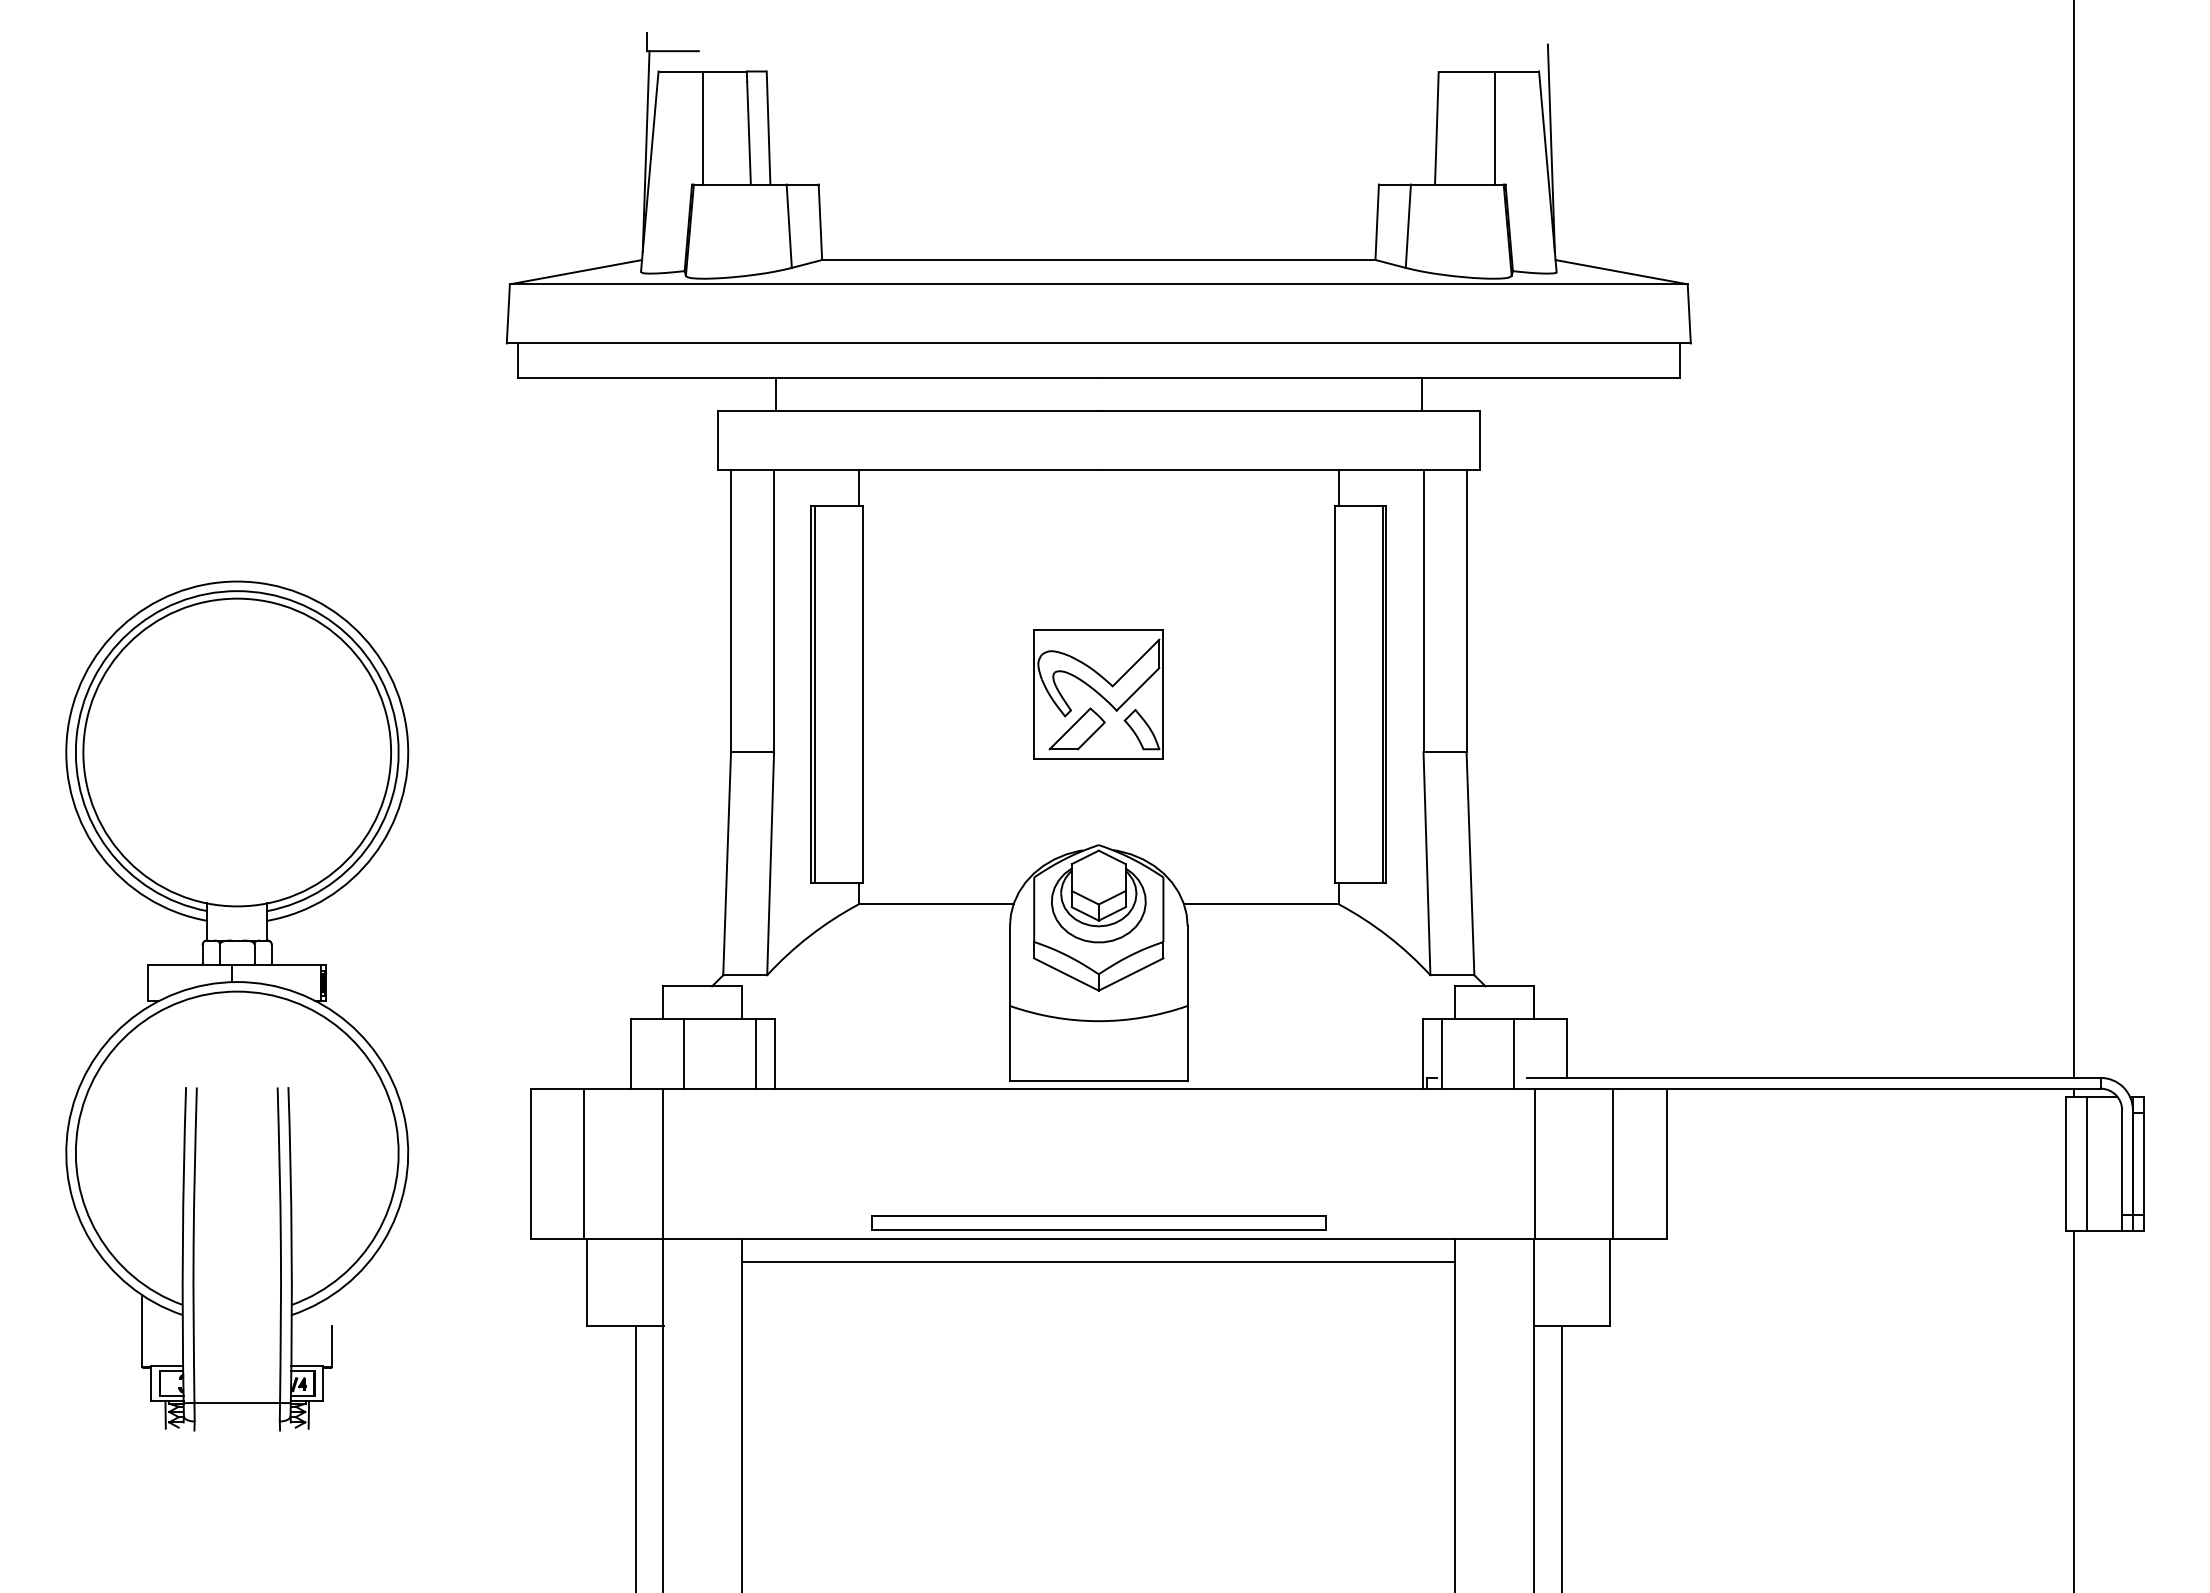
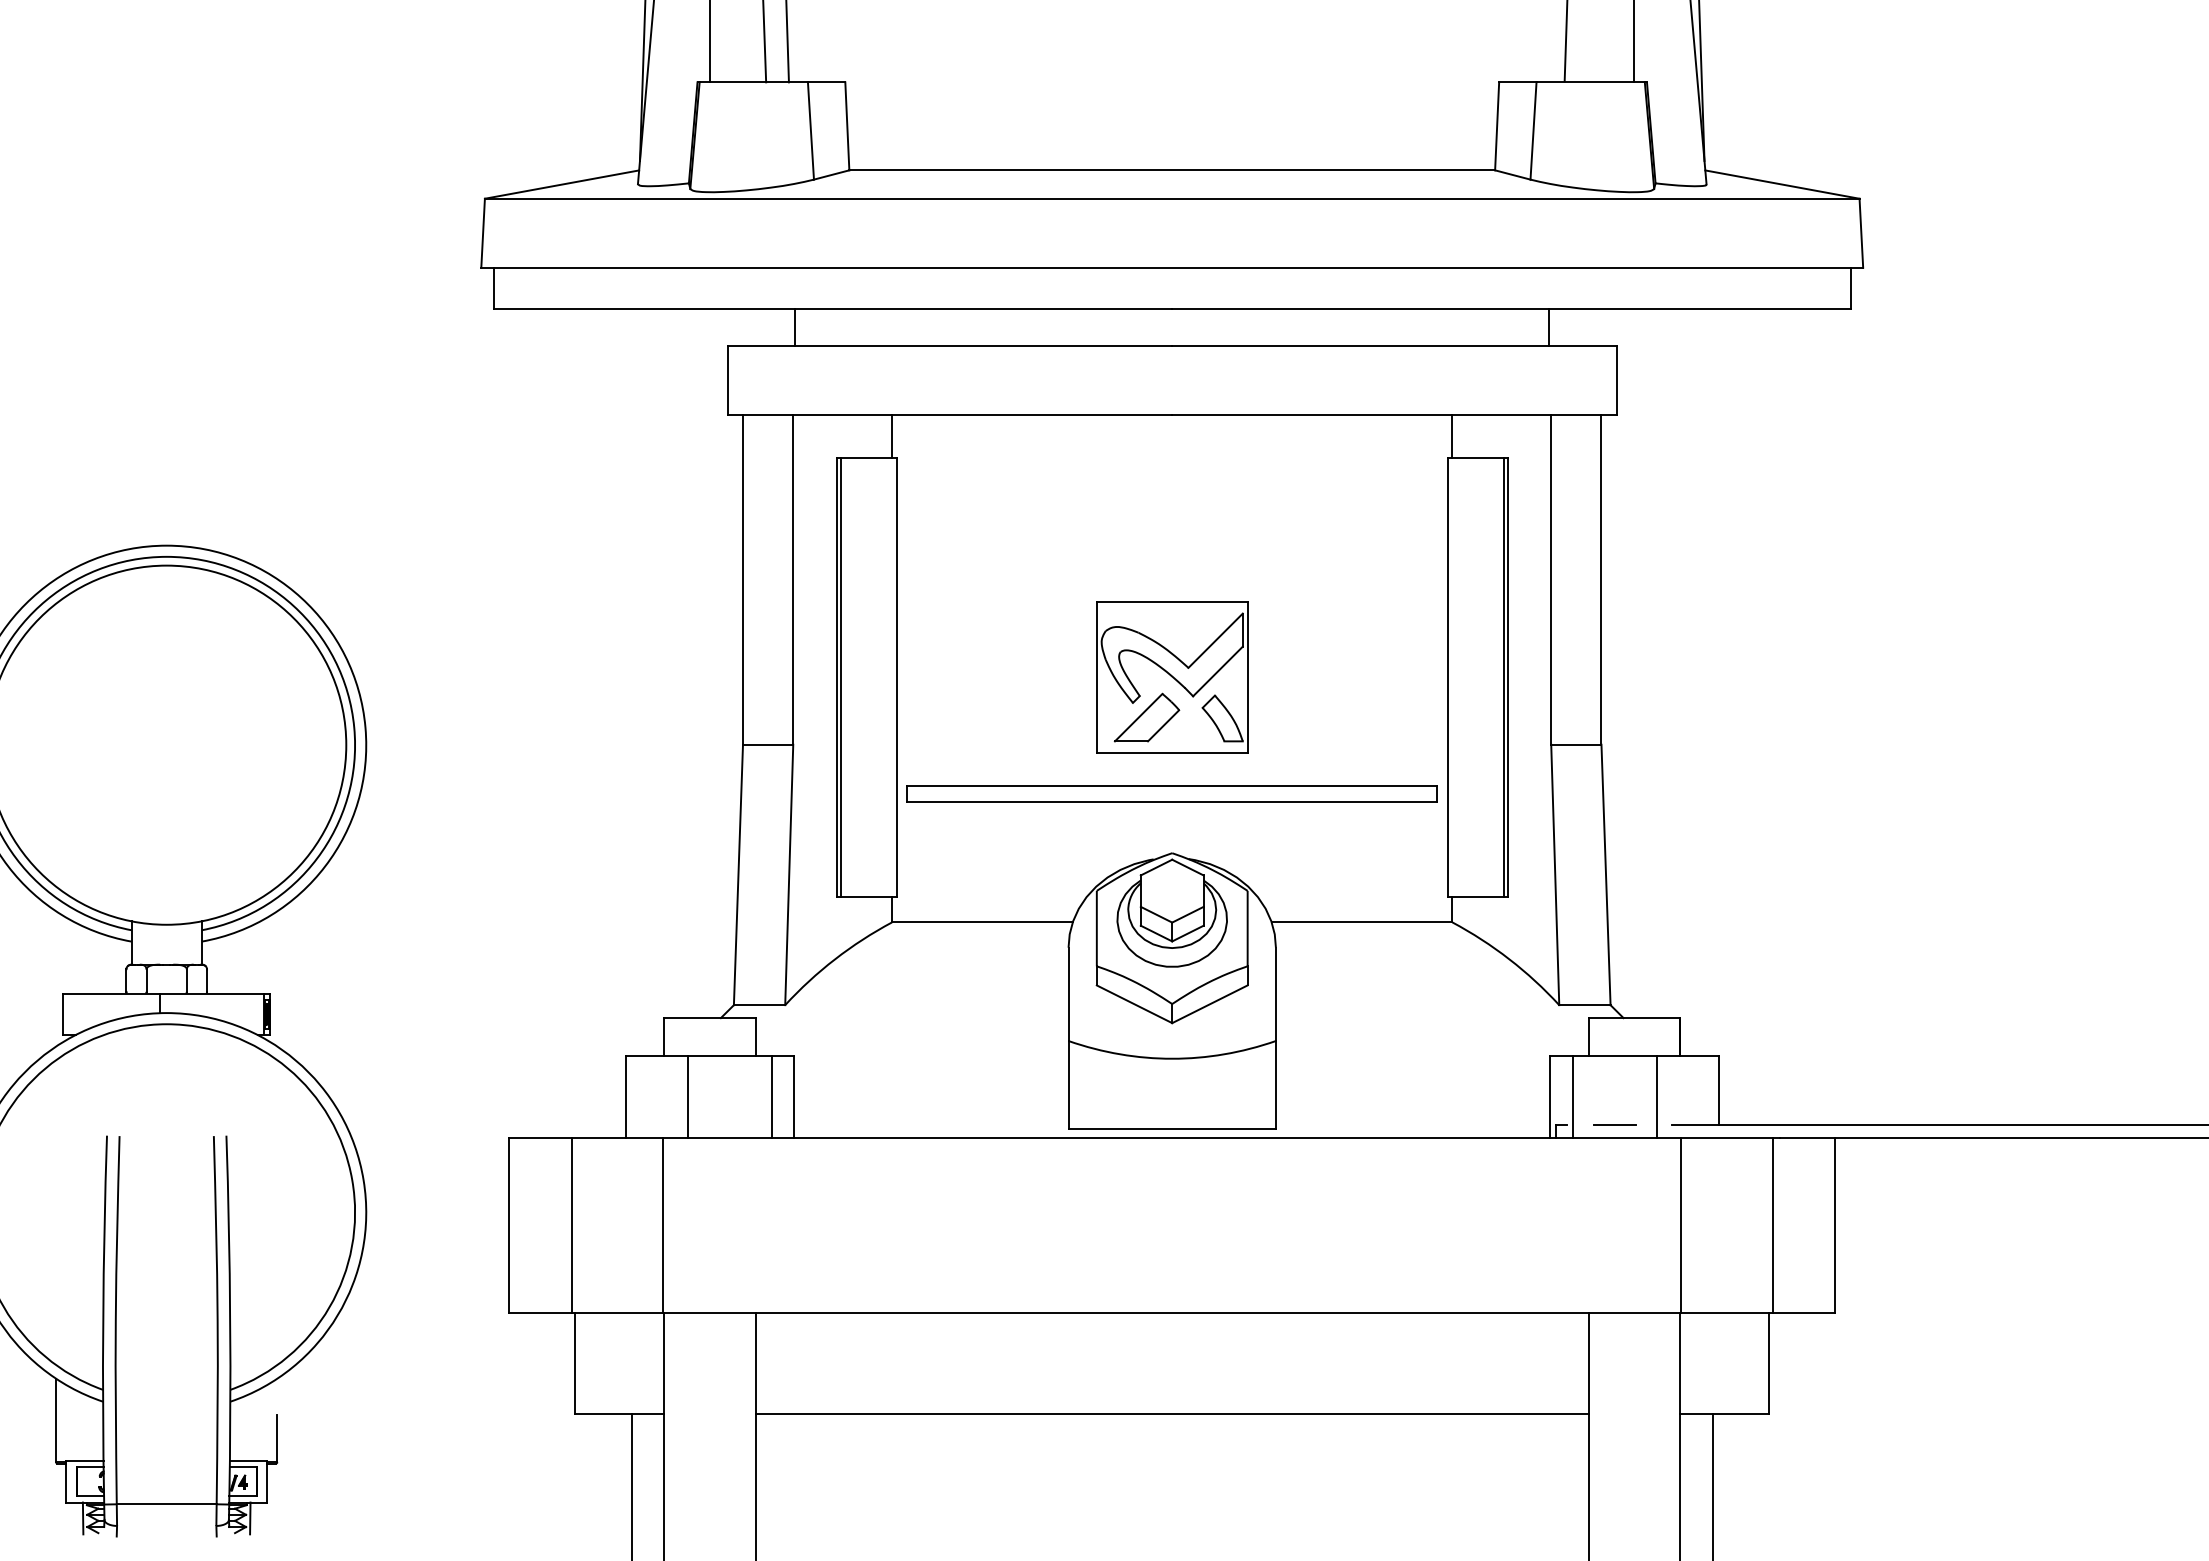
line: (1477, 1077) -> (1614, 1124), added
part: (1098, 1222) -> (1171, 793), moved
line: (1098, 1261) -> (1171, 1413), moved

